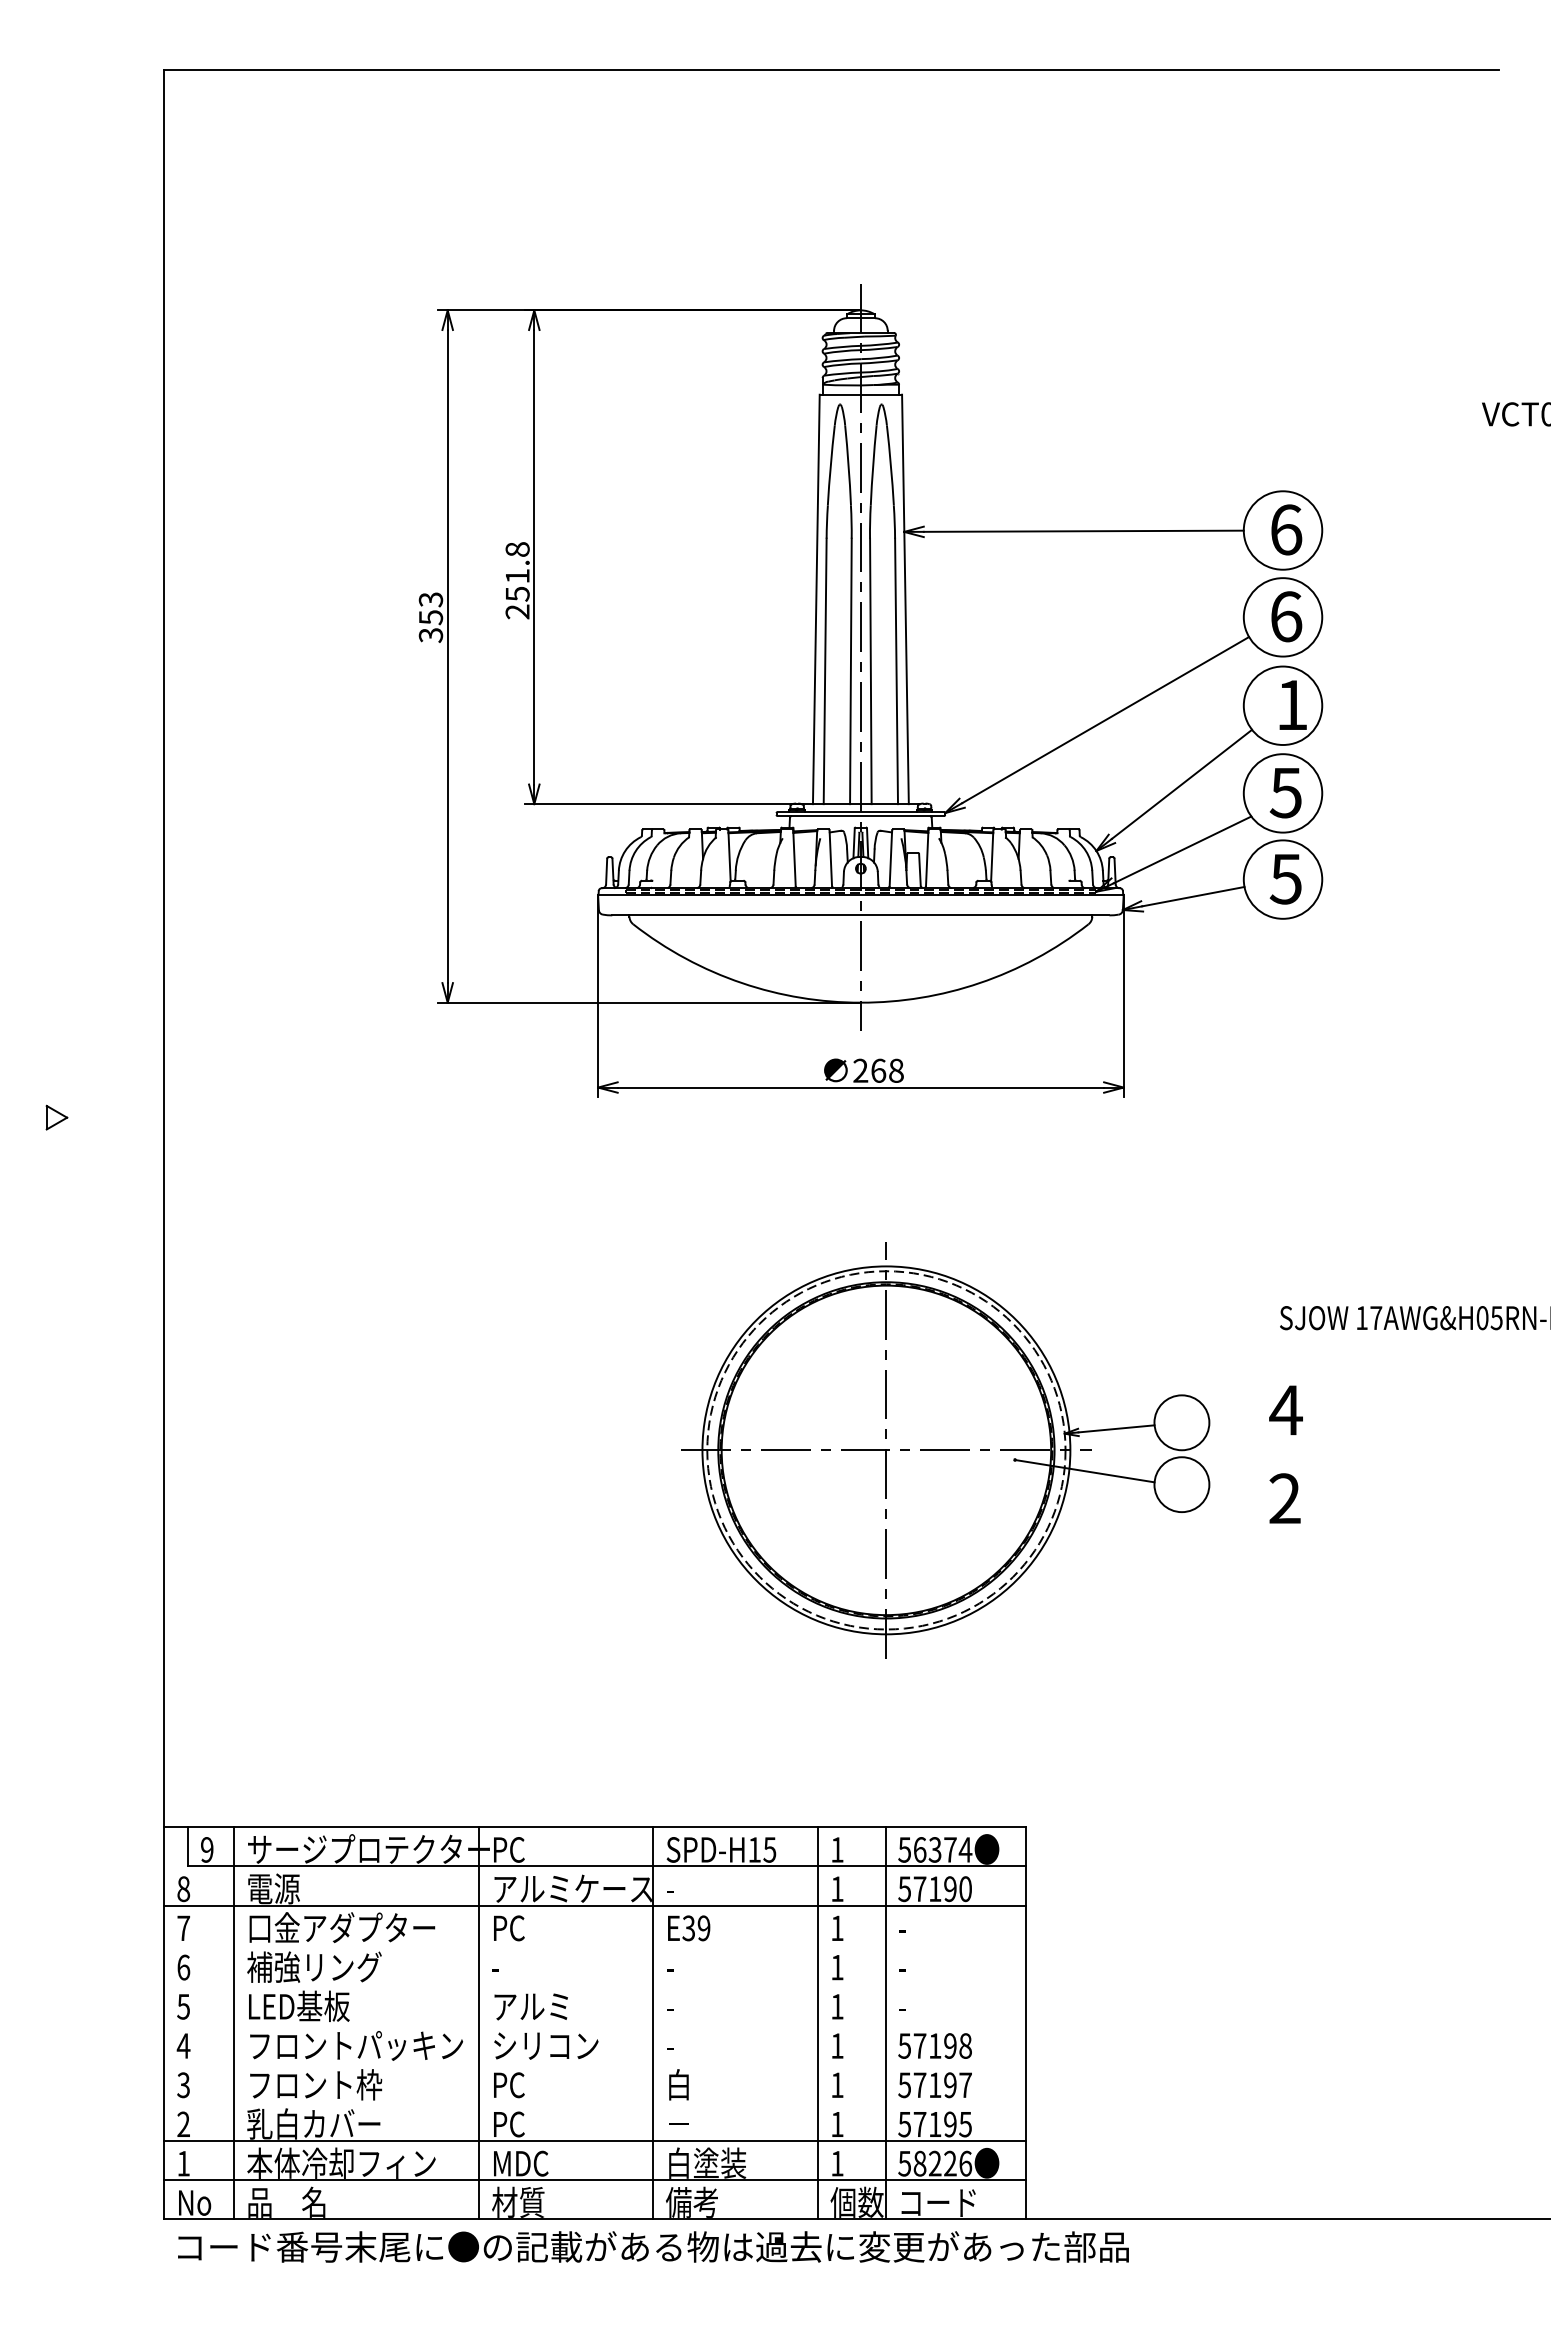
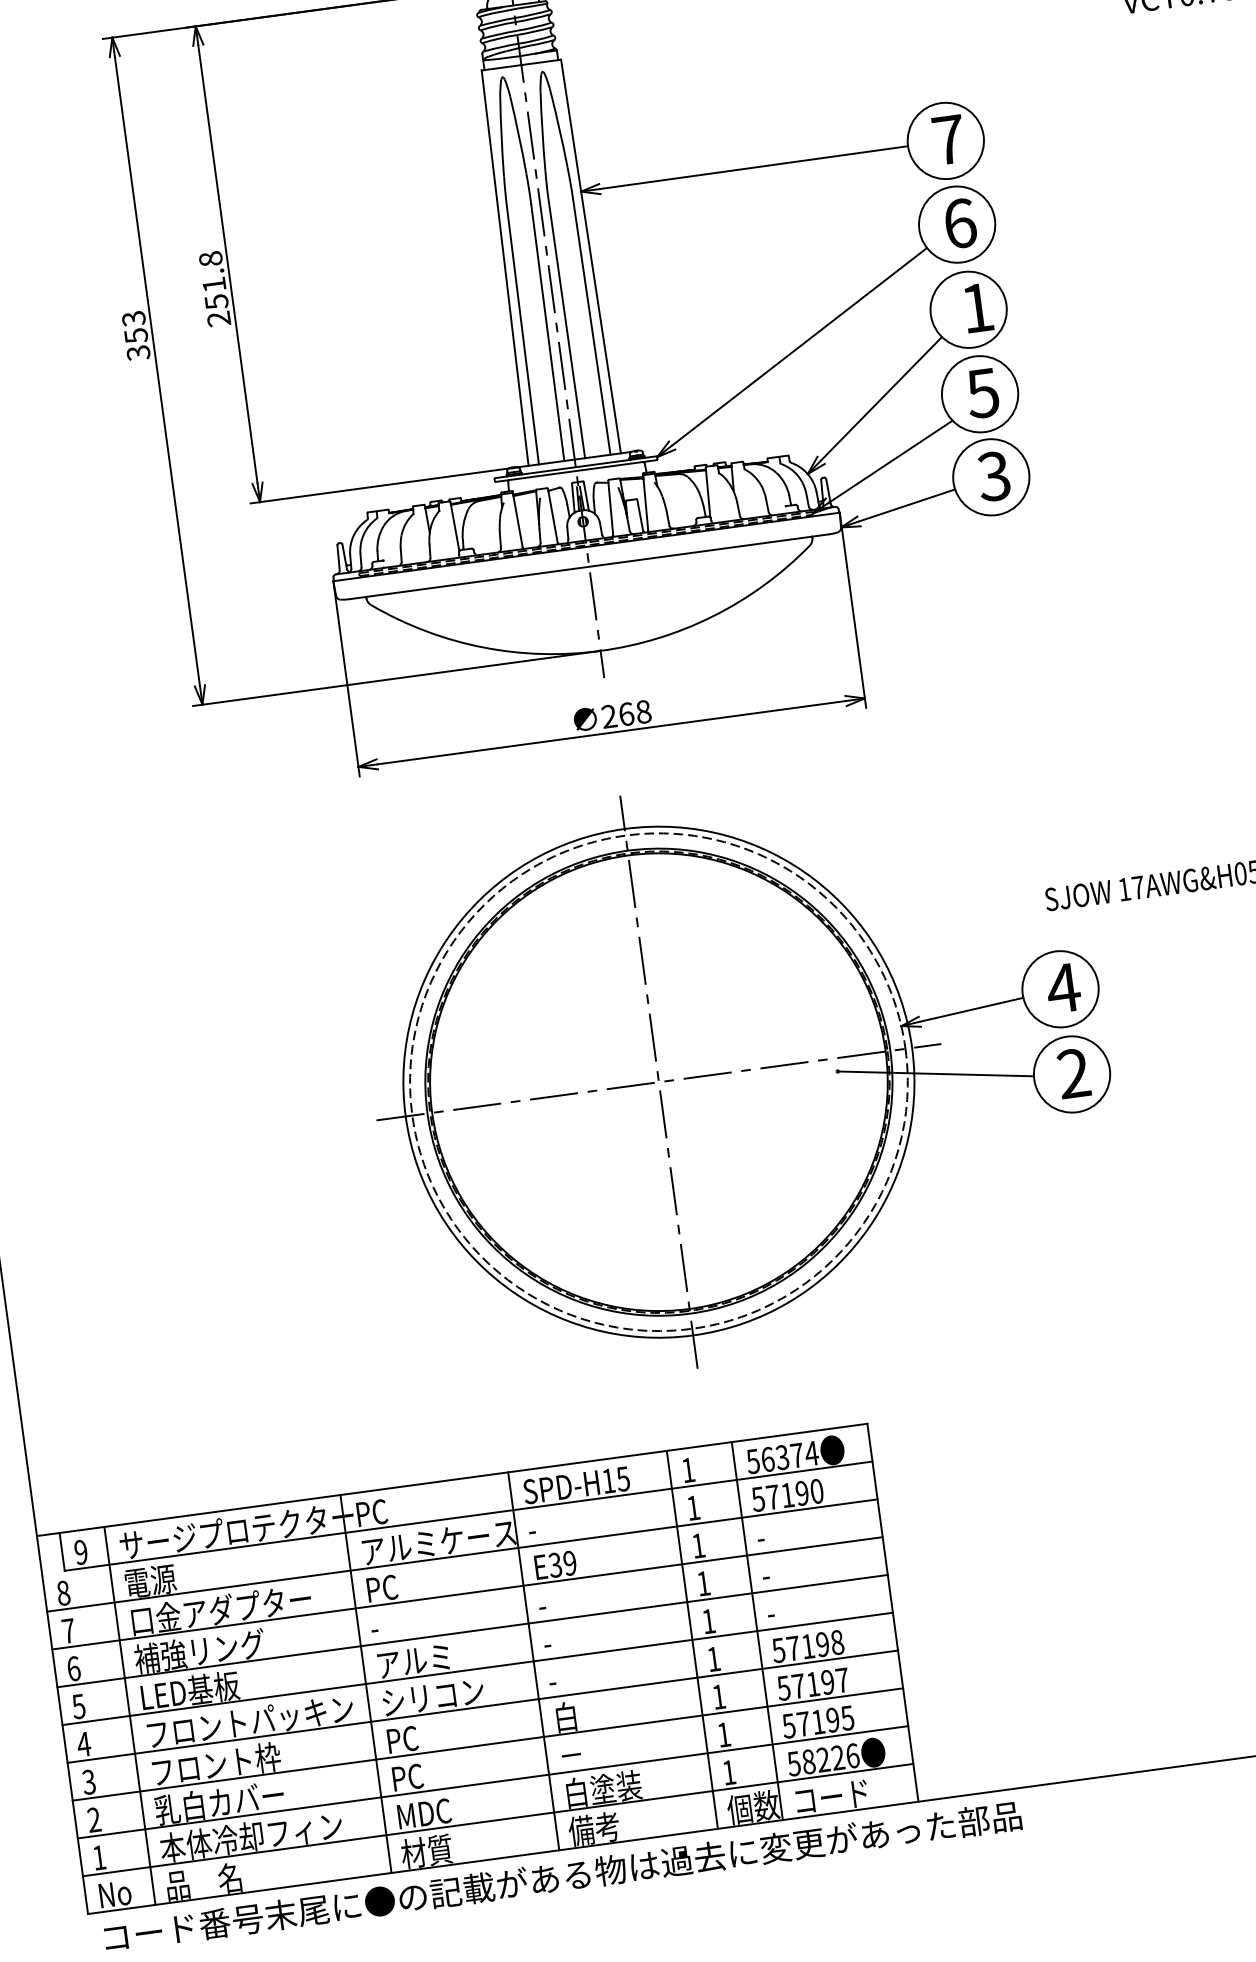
text: (1286, 529) -> (949, 139), 6 -> 7
text: (1285, 878) -> (993, 475), 5 -> 3
part: (945, 1450) -> (740, 1071), size x1.43
line: (595, 1944) -> (467, 1592), added
line: (595, 1984) -> (472, 1631), added
line: (595, 2023) -> (477, 1669), added
line: (595, 2062) -> (482, 1706), added
line: (595, 2101) -> (488, 1744), added

